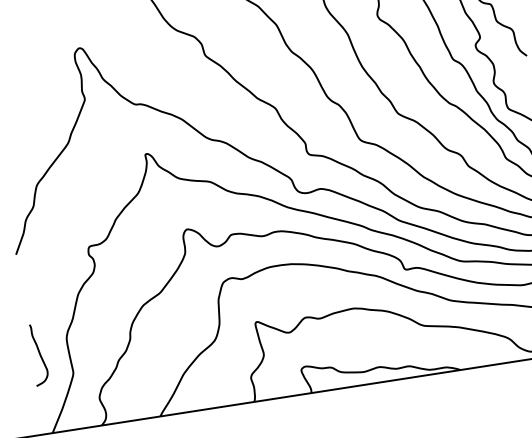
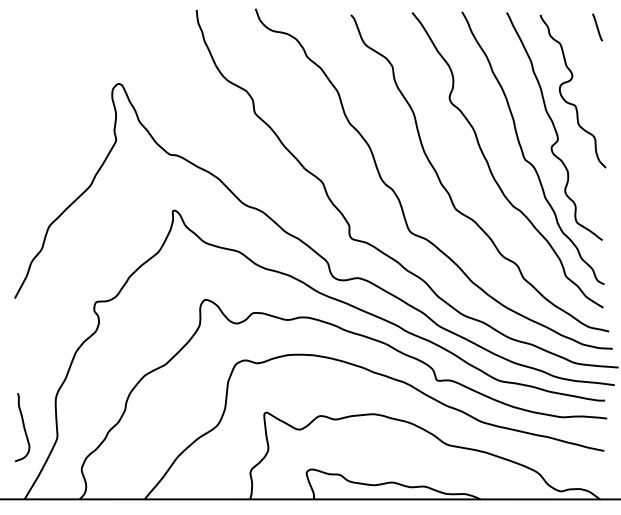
curve: (39, 354) -> (23, 427), moved

